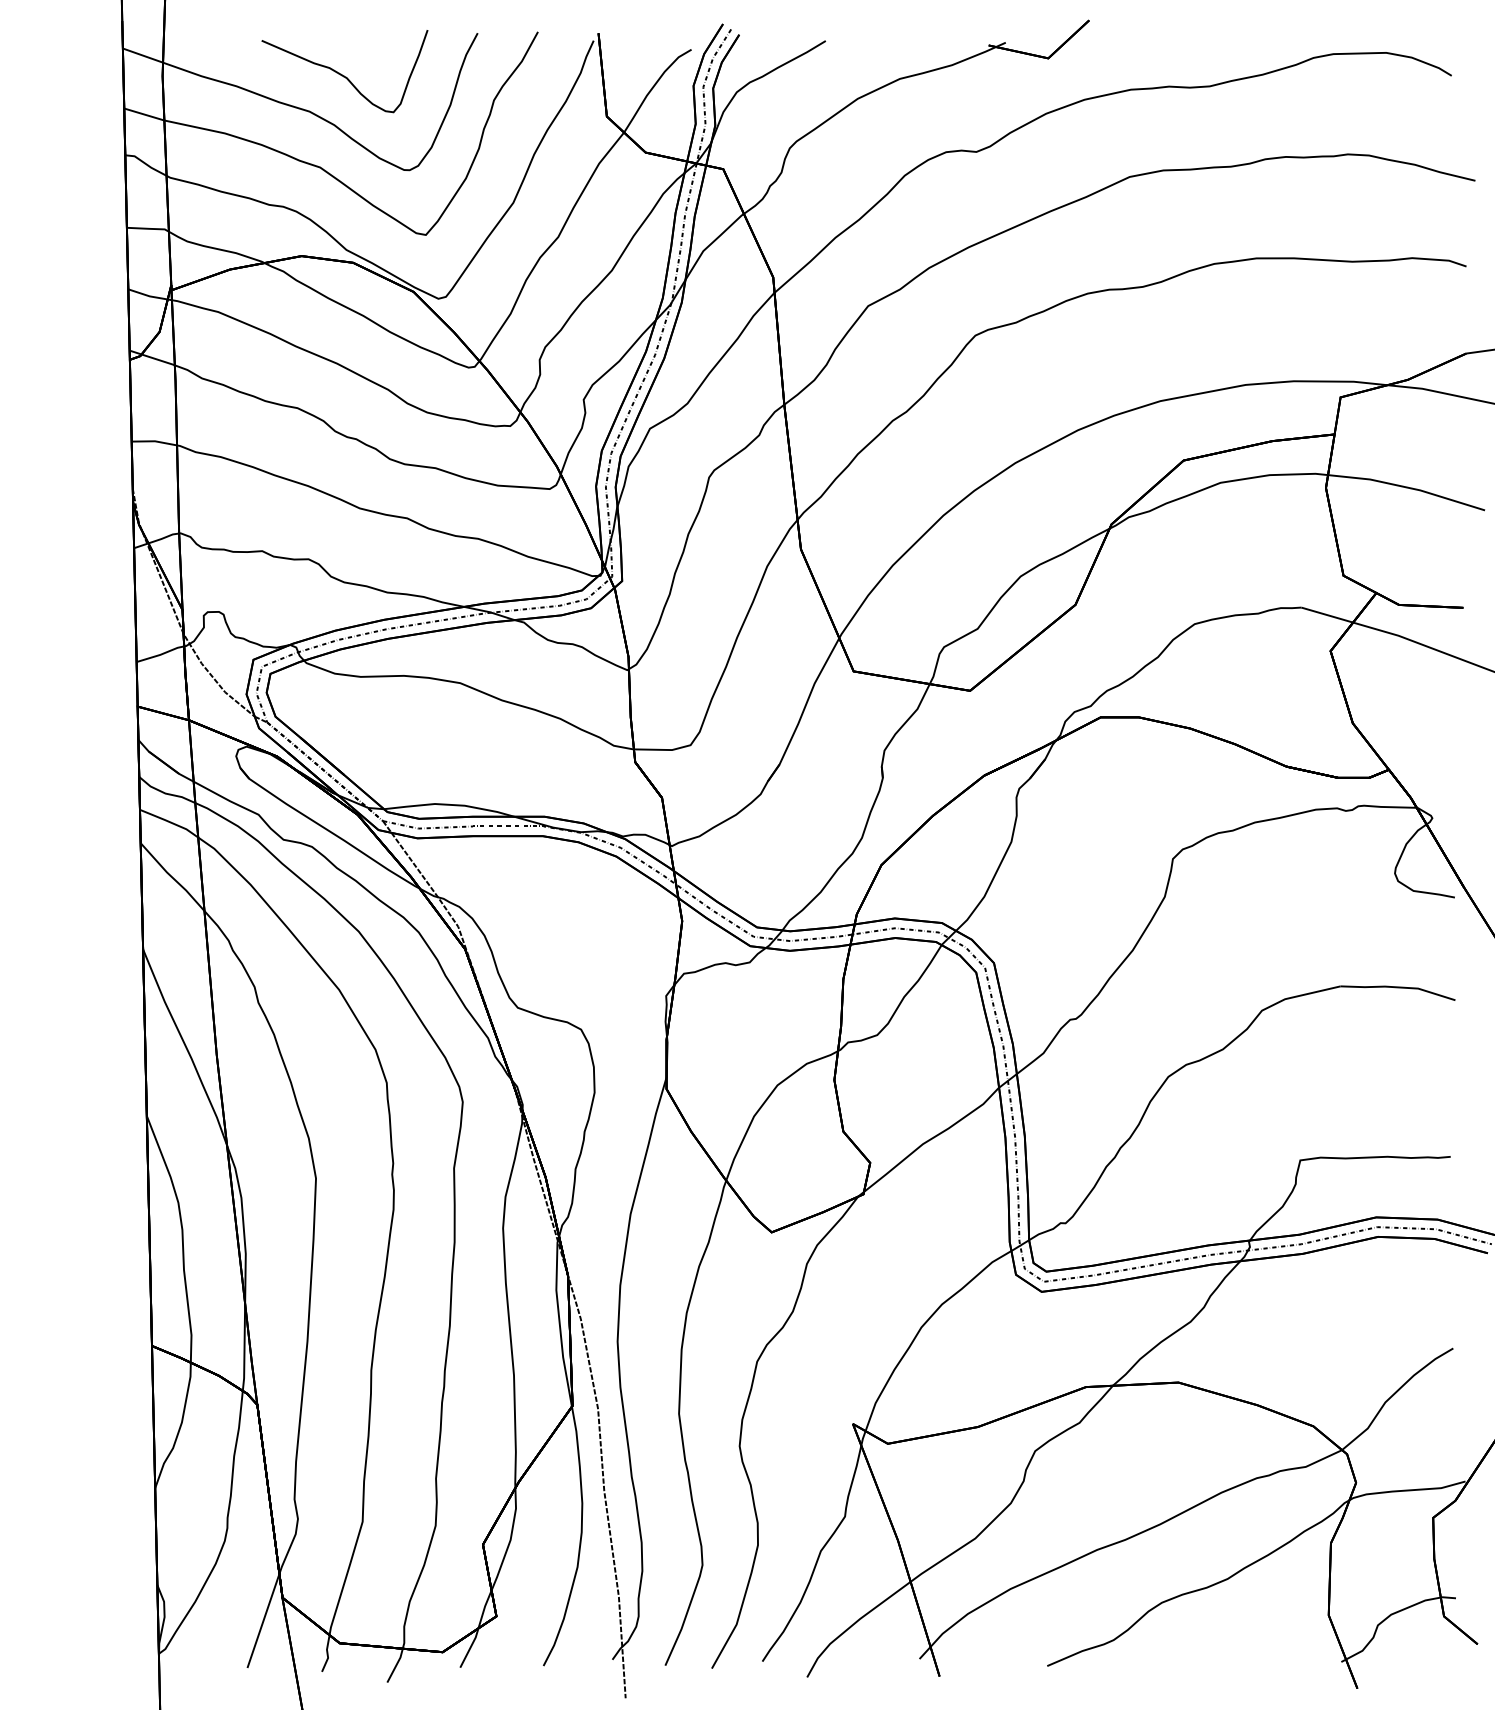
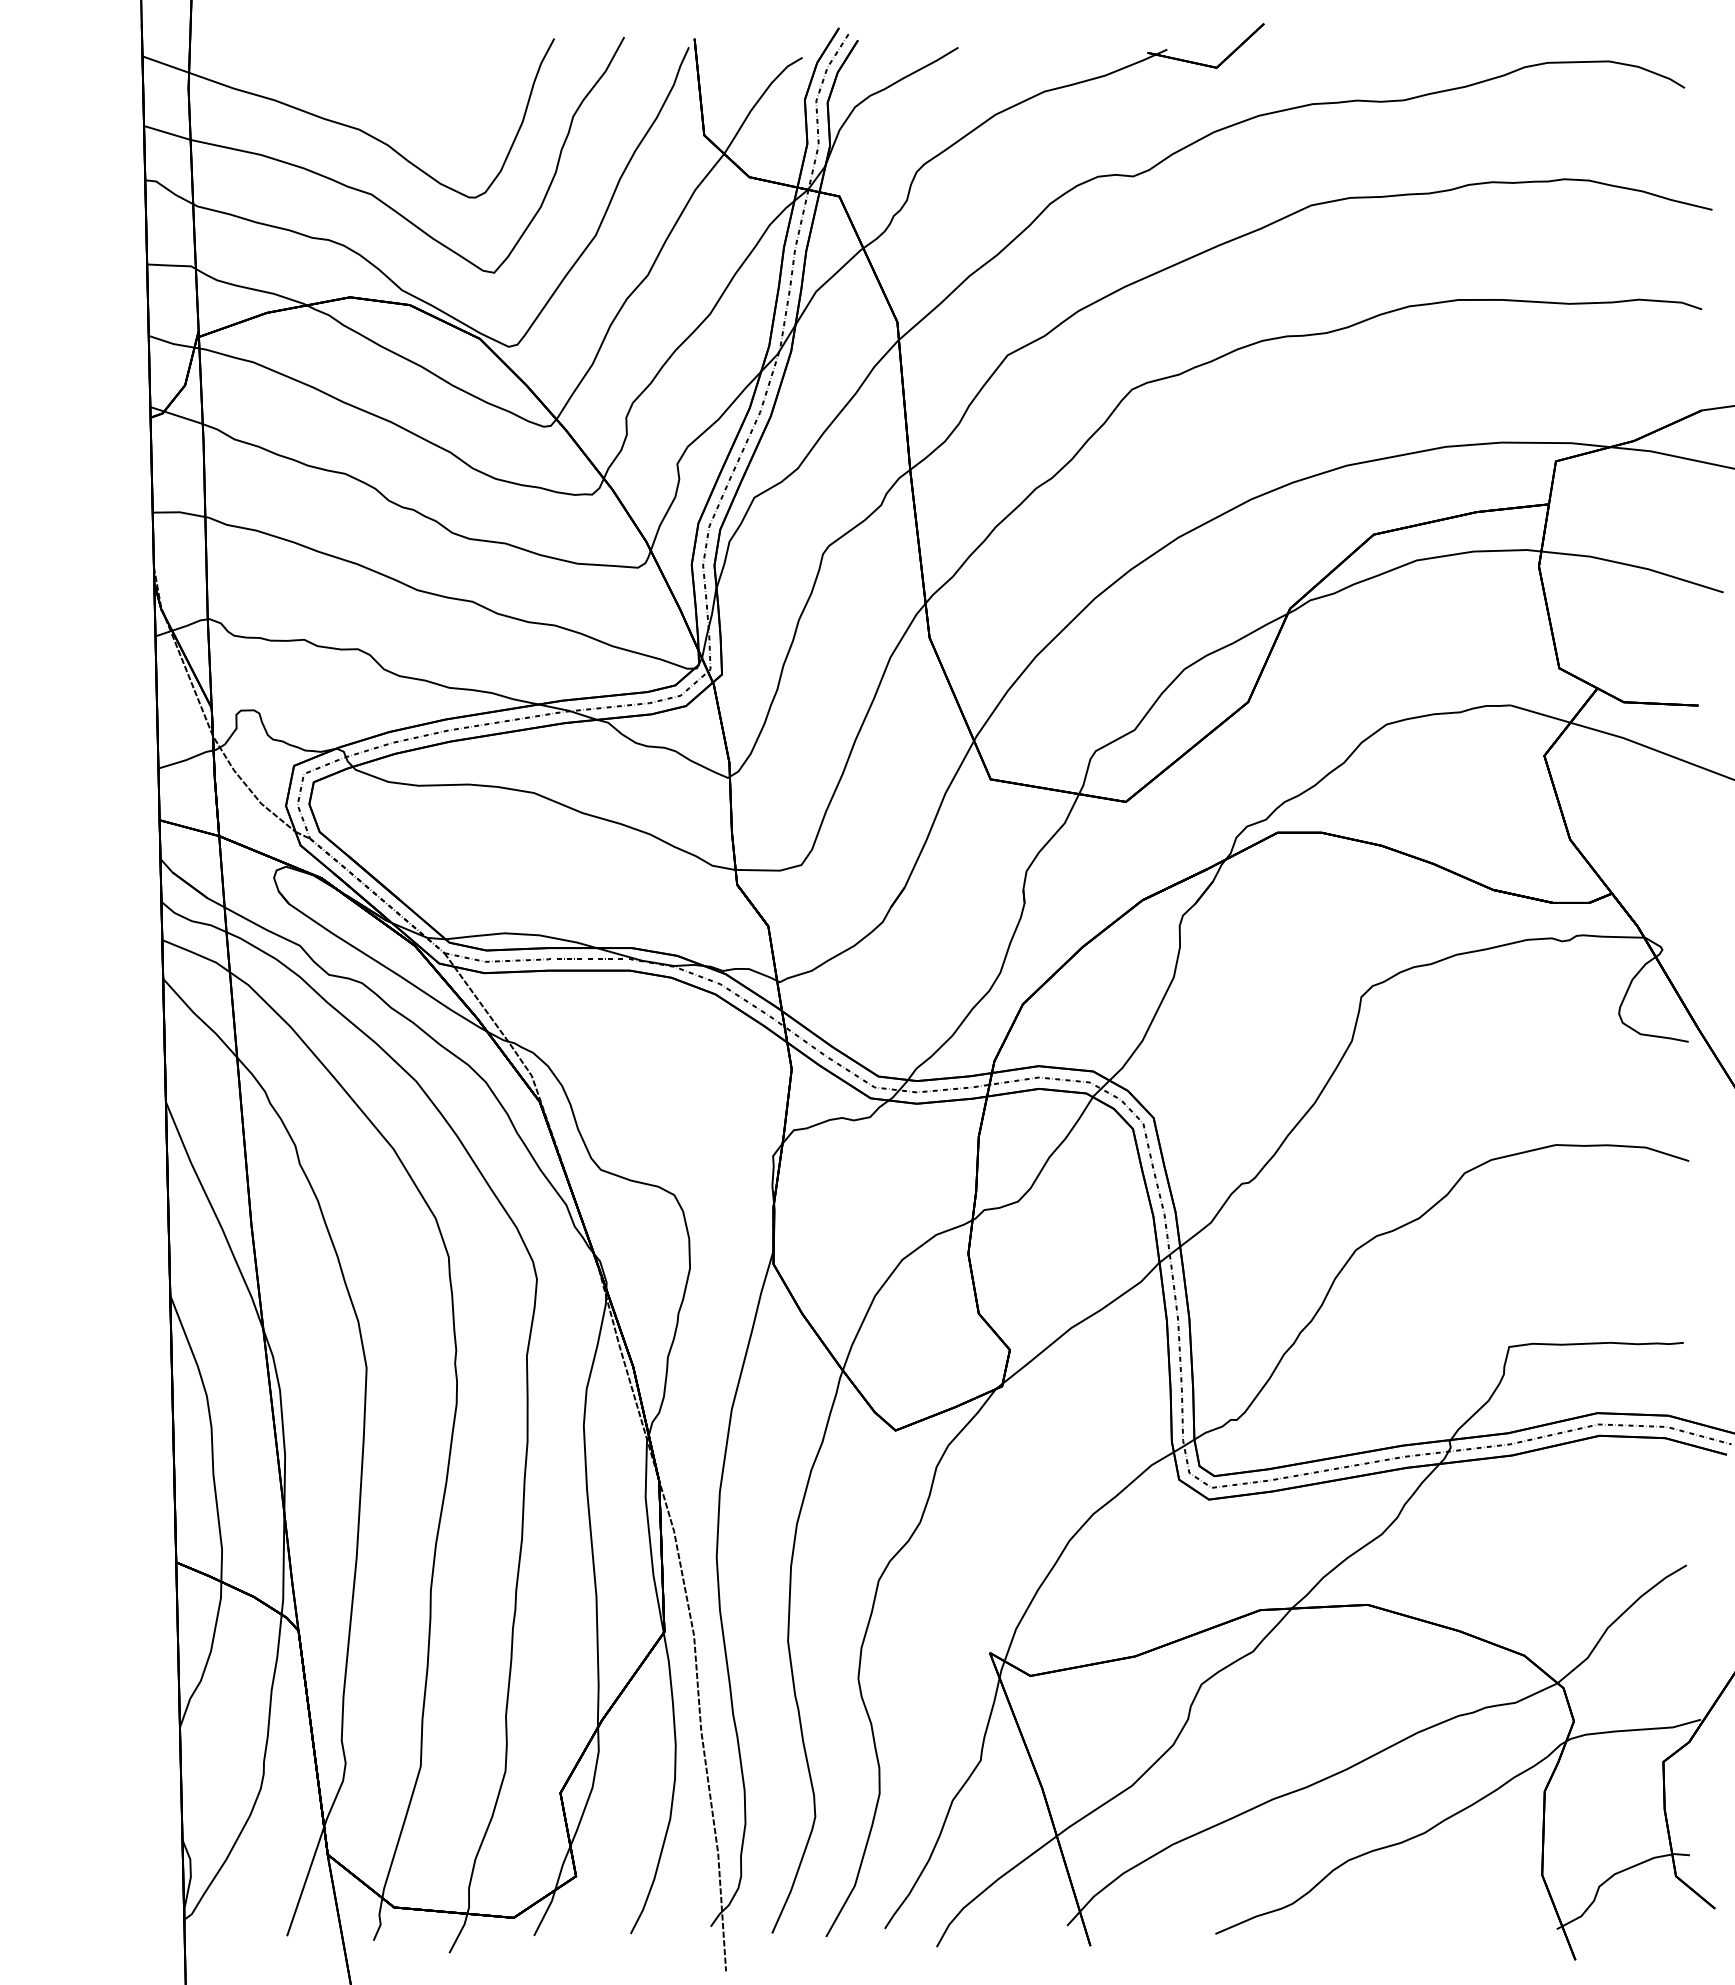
curve: (342, 74) -> (397, 86), removed

